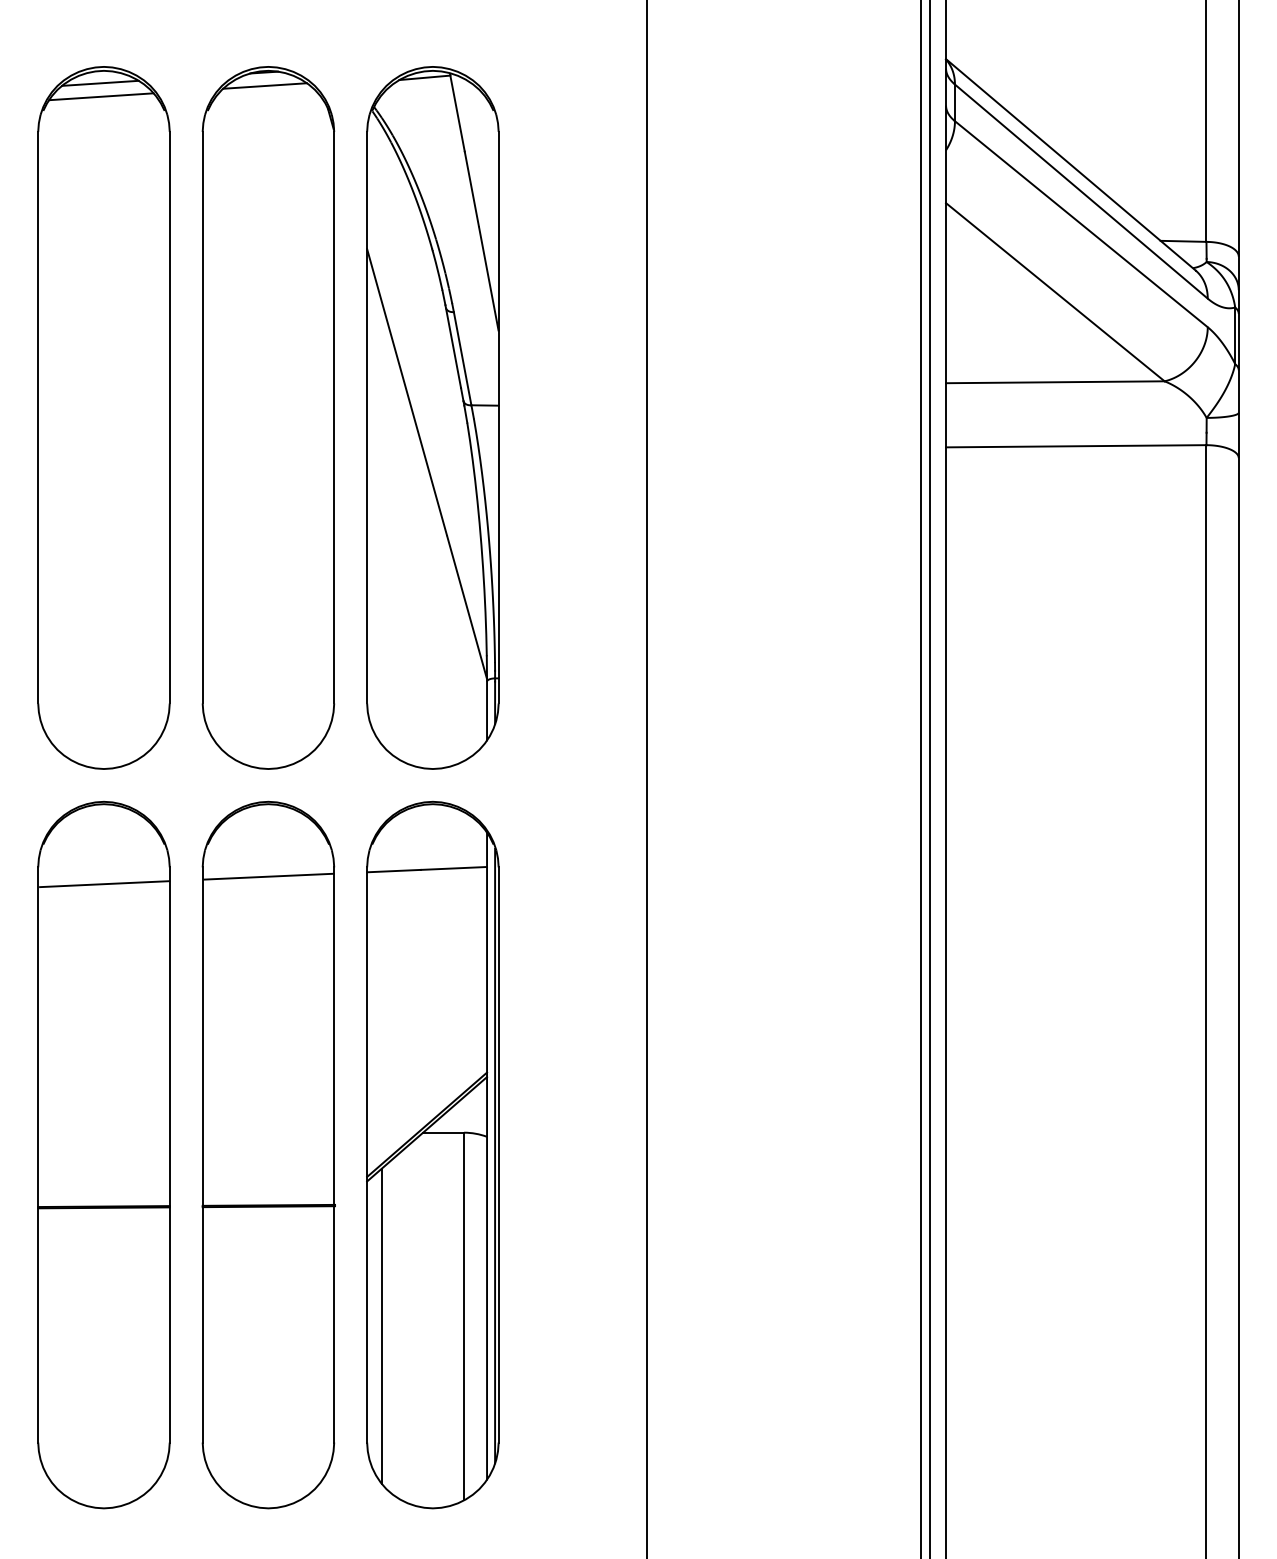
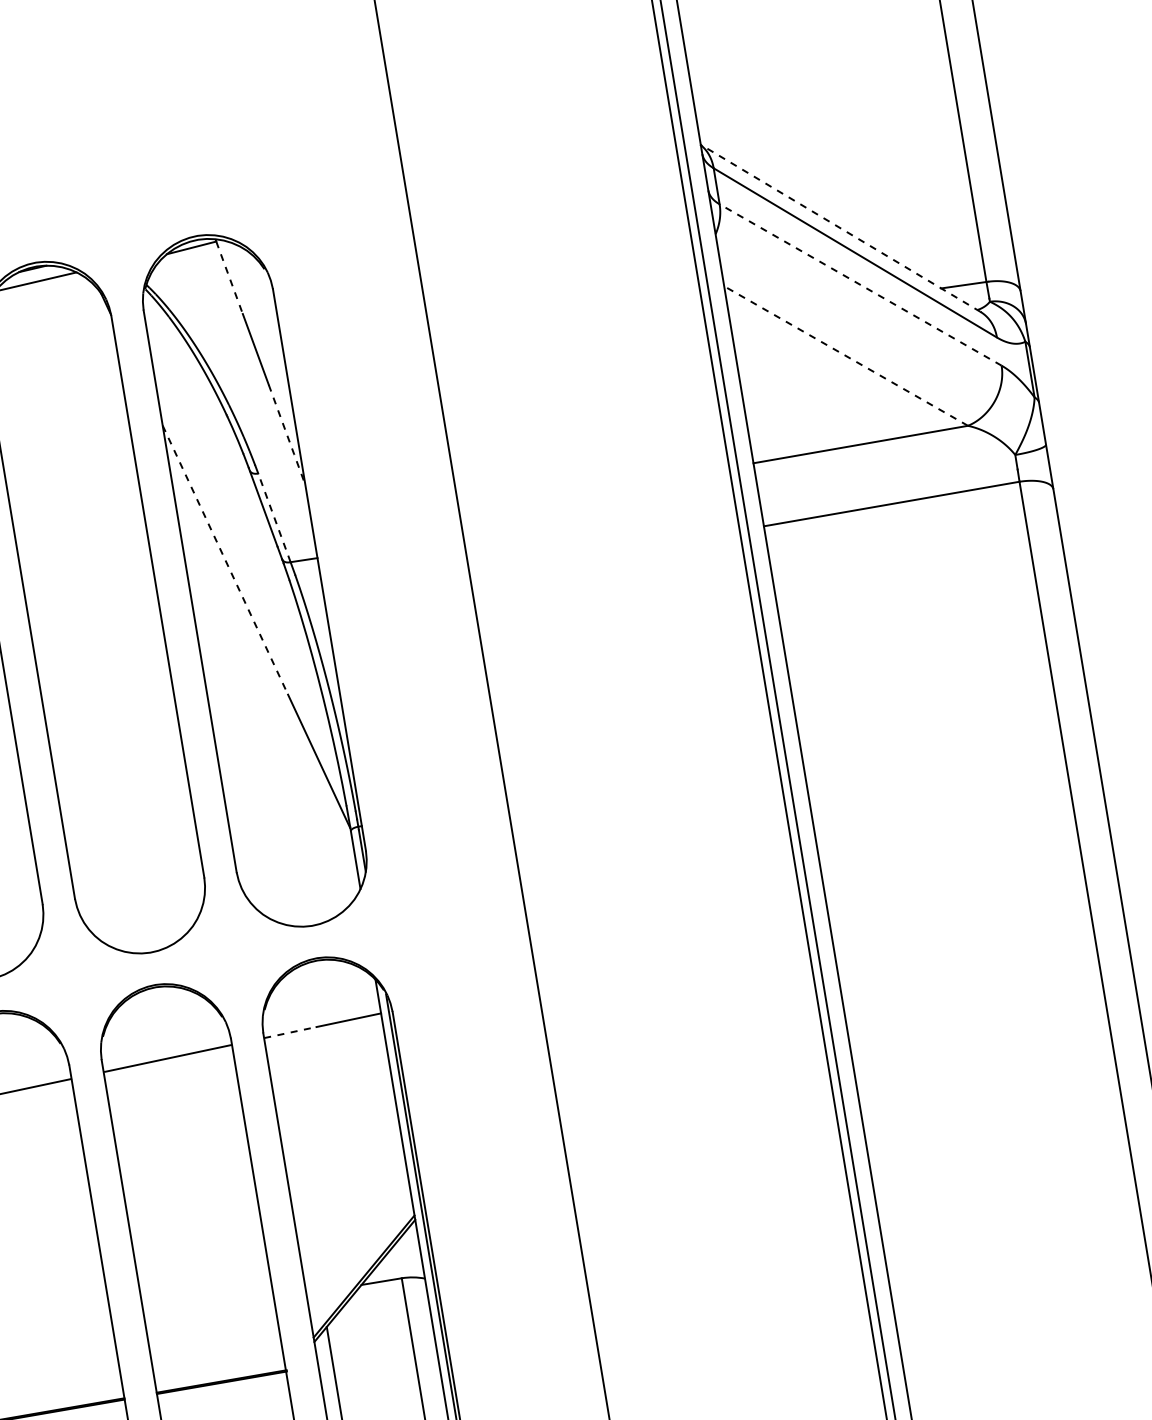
line: (457, 113) -> (229, 277), solid -> dashed
line: (1070, 164) -> (840, 228), solid -> dashed
line: (1080, 223) -> (859, 284), solid -> dashed
line: (488, 279) -> (286, 435), solid -> dashed
line: (1054, 291) -> (845, 355), solid -> dashed
line: (462, 358) -> (274, 517), solid -> dashed
line: (407, 392) -> (225, 560), solid -> dashed
line: (394, 871) -> (290, 1032), solid -> dashed

